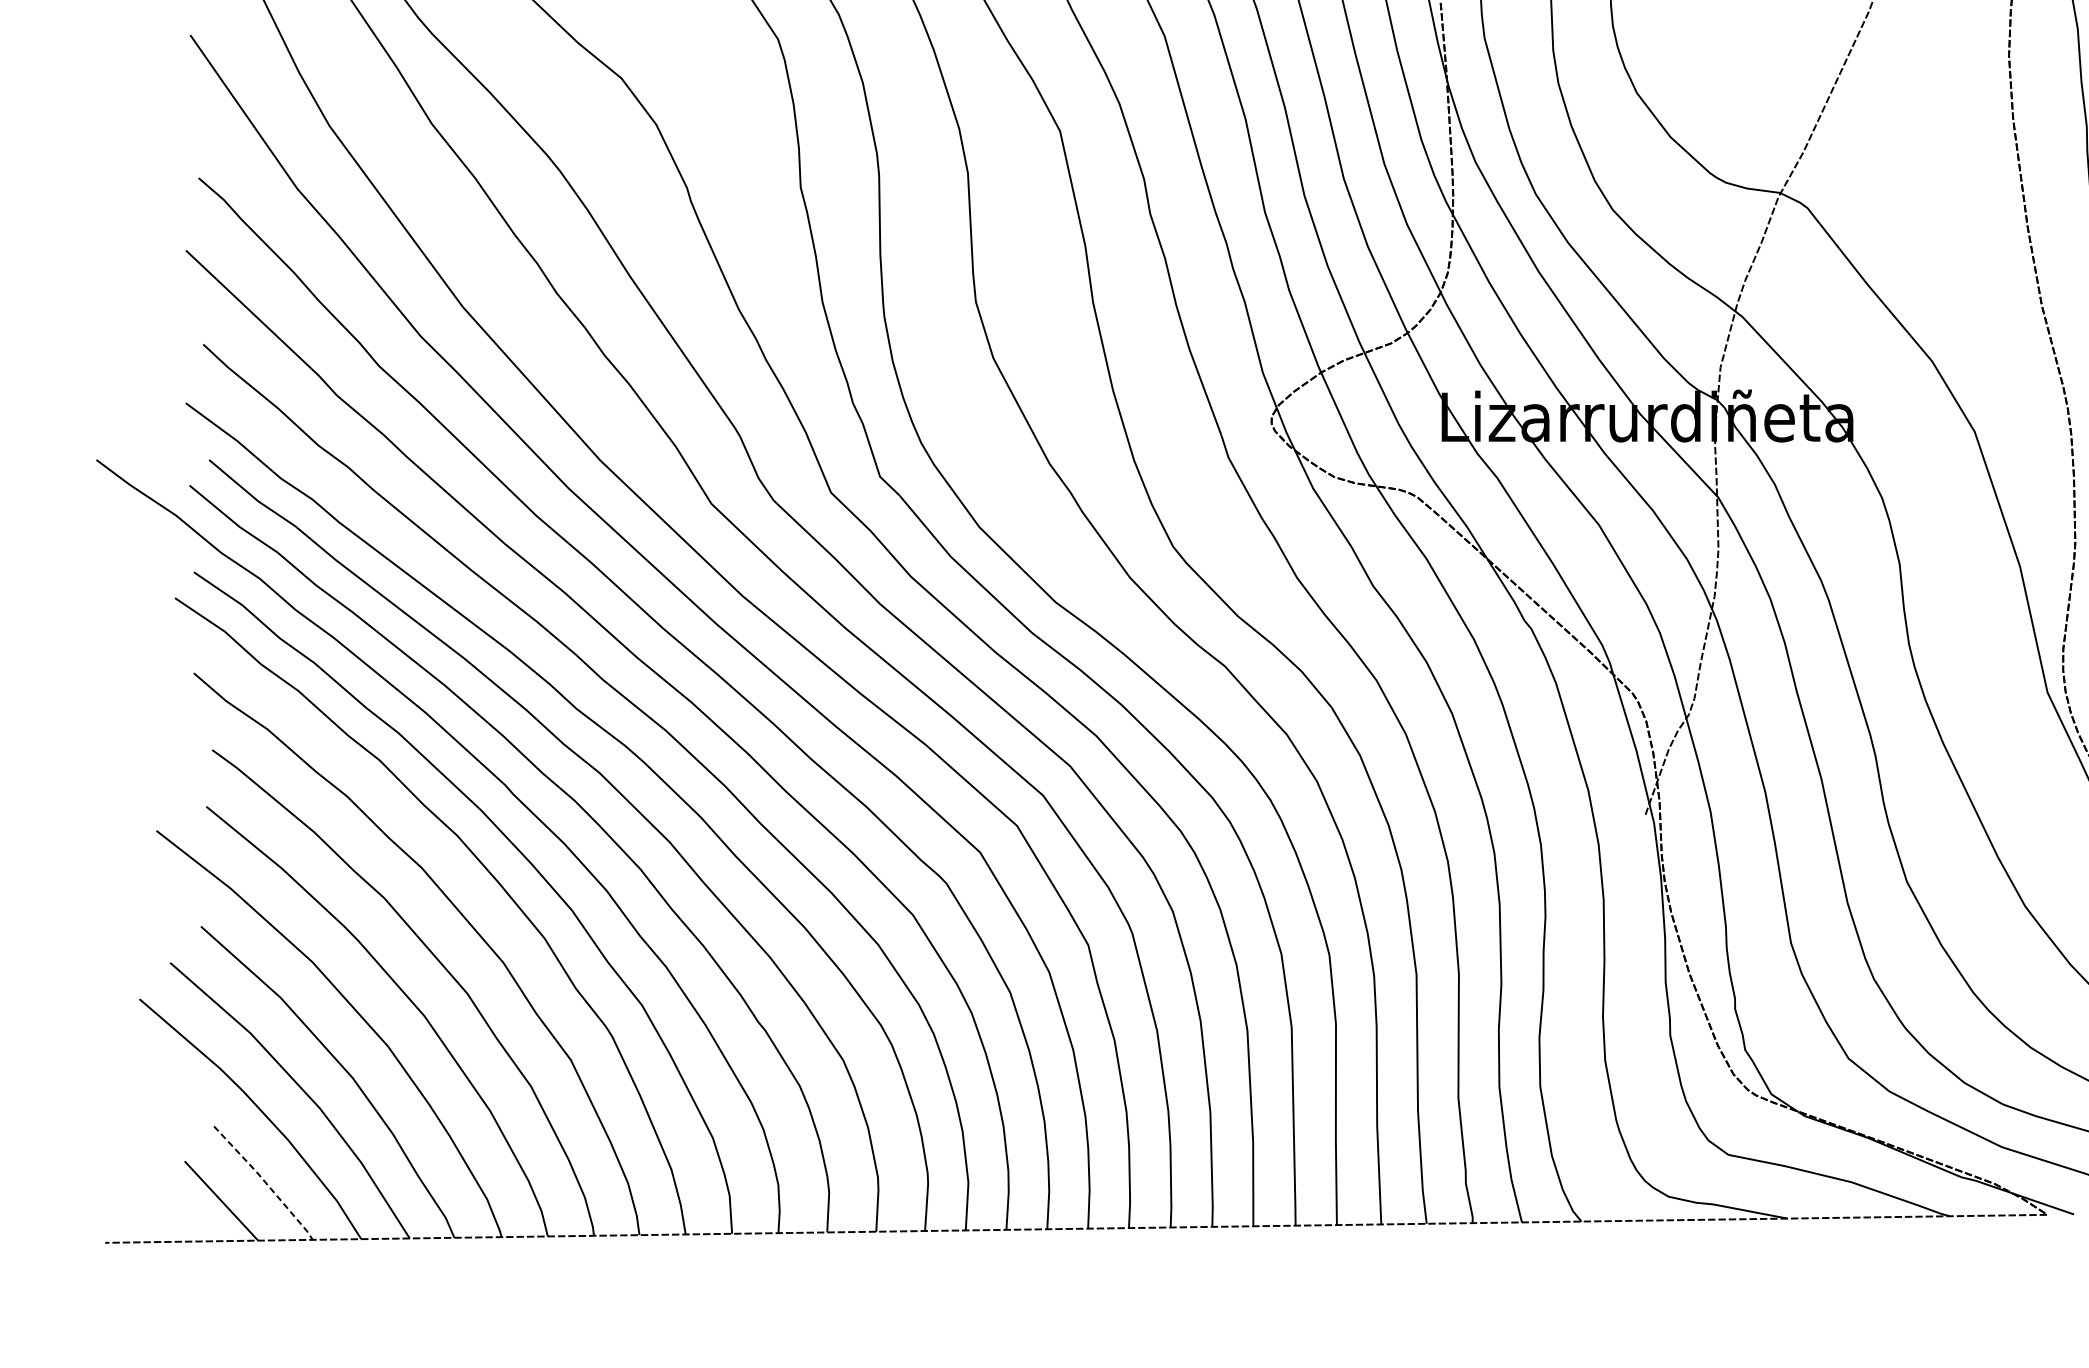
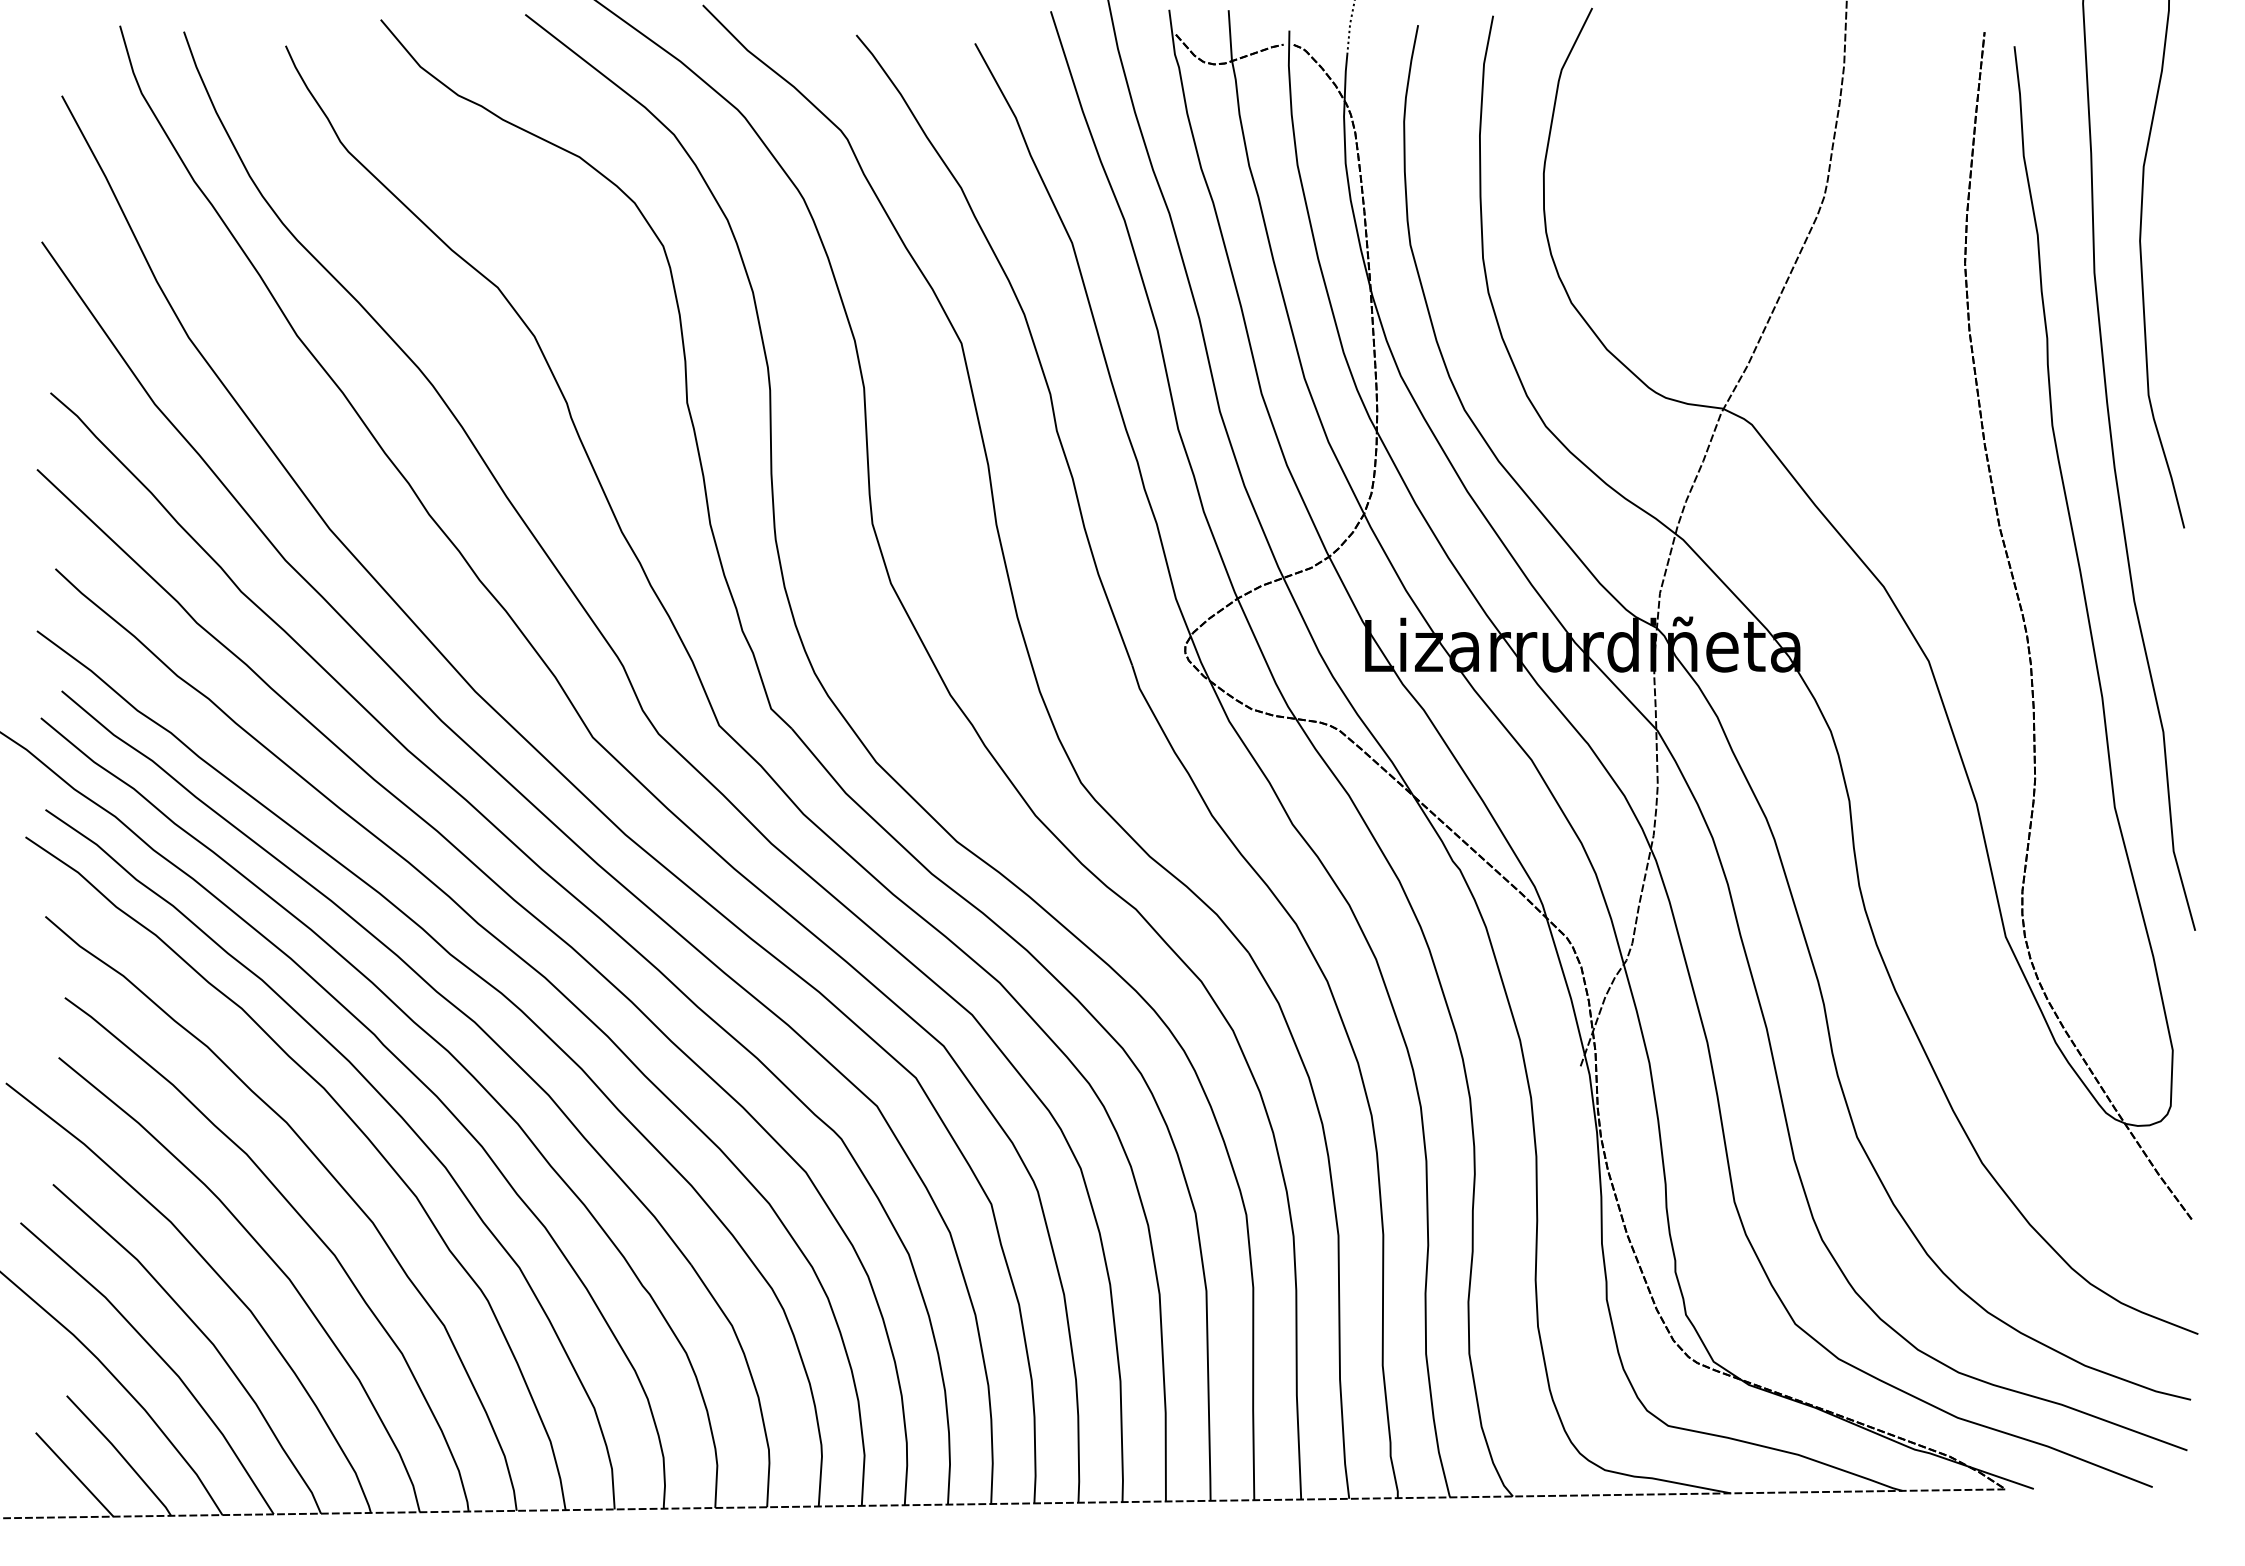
line: (265, 1182) -> (121, 1455), dashed -> solid

